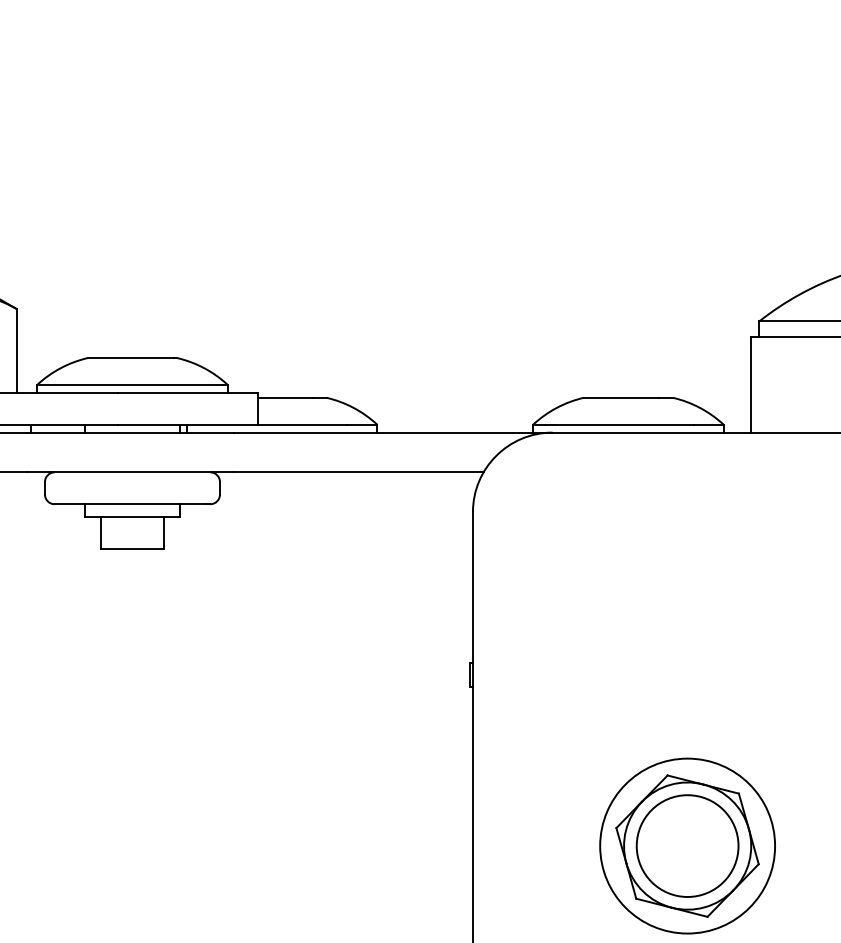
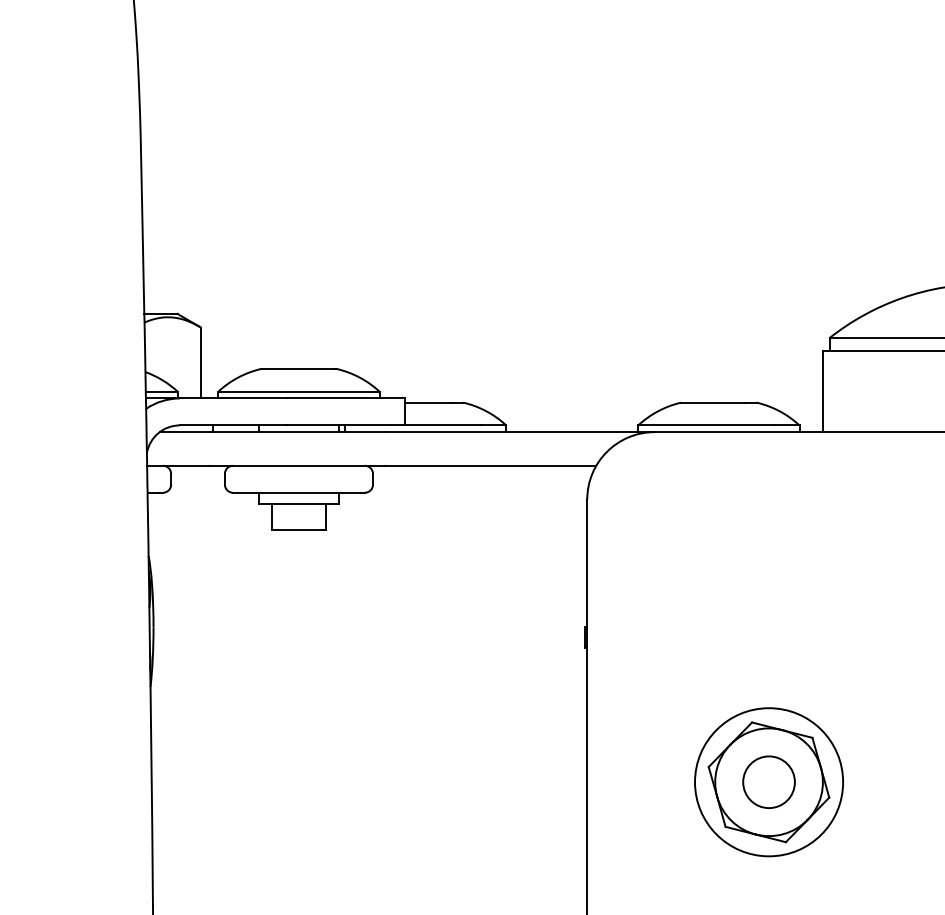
circle: (686, 846) -> (768, 782), size x0.6

